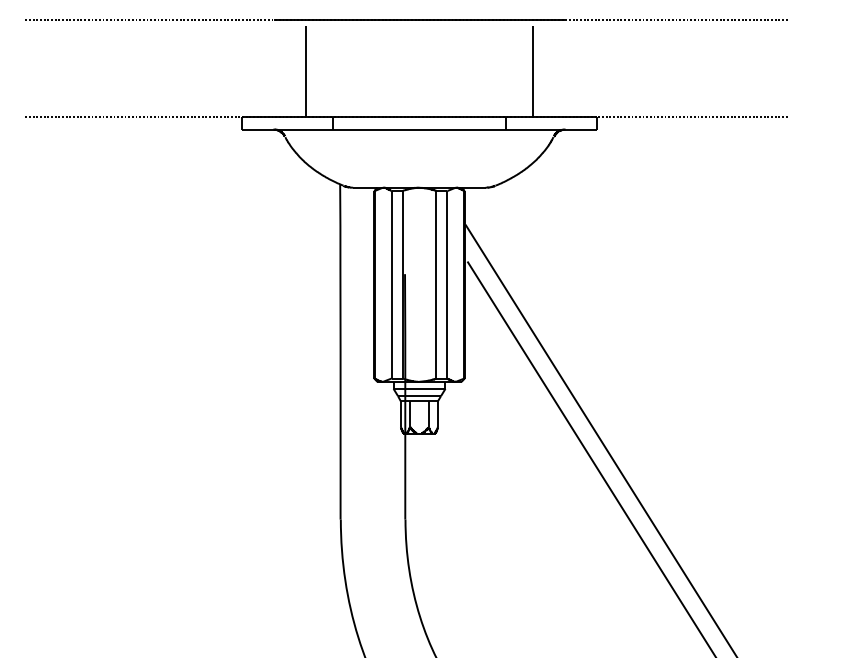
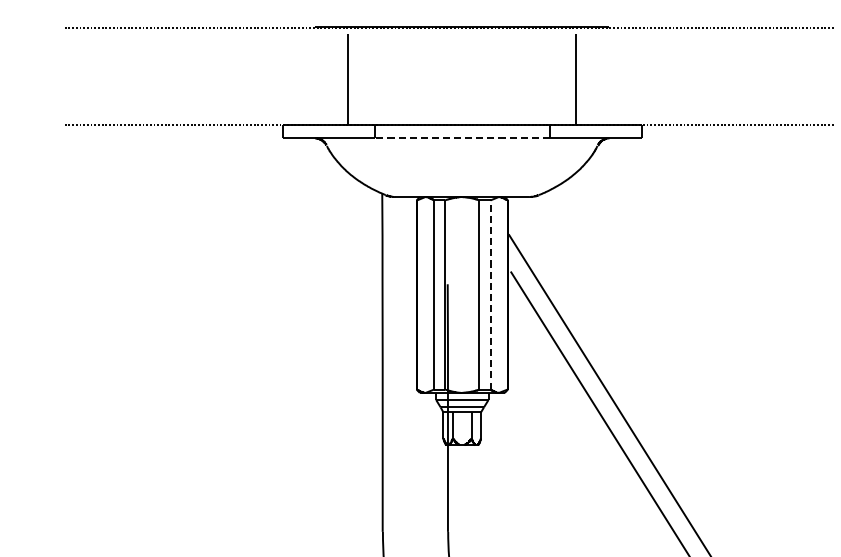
line: (419, 129) -> (462, 138), solid -> dashed
line: (447, 284) -> (490, 294), solid -> dashed

